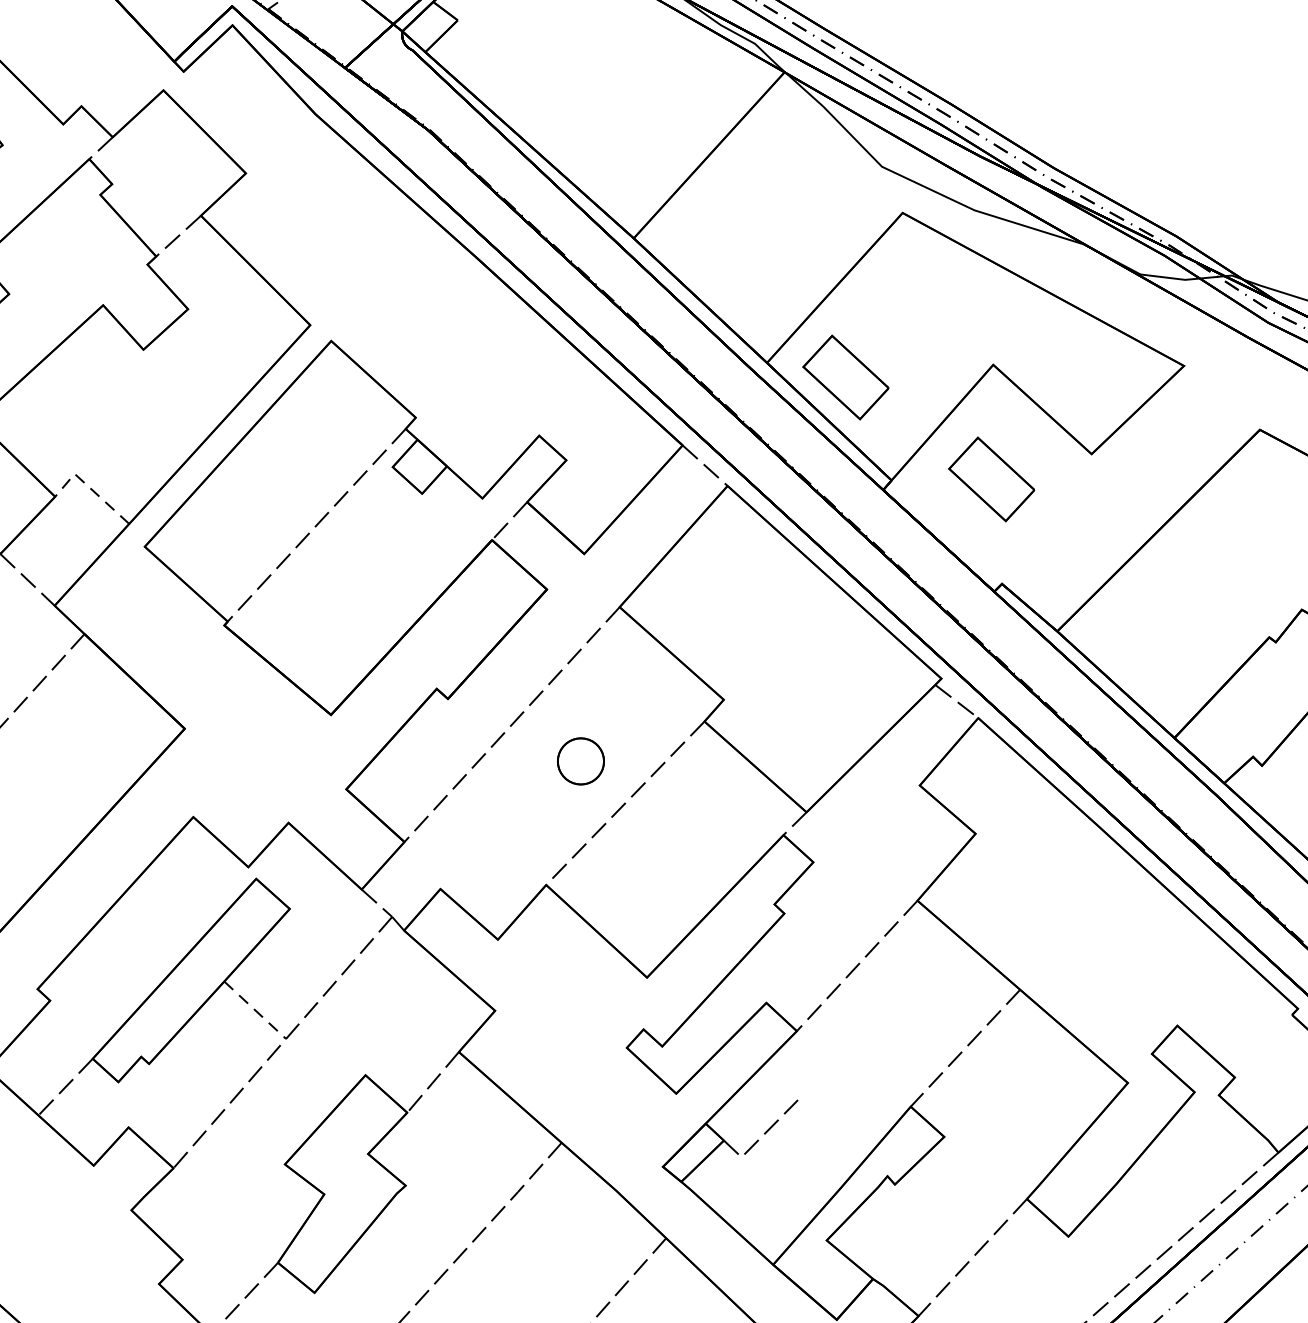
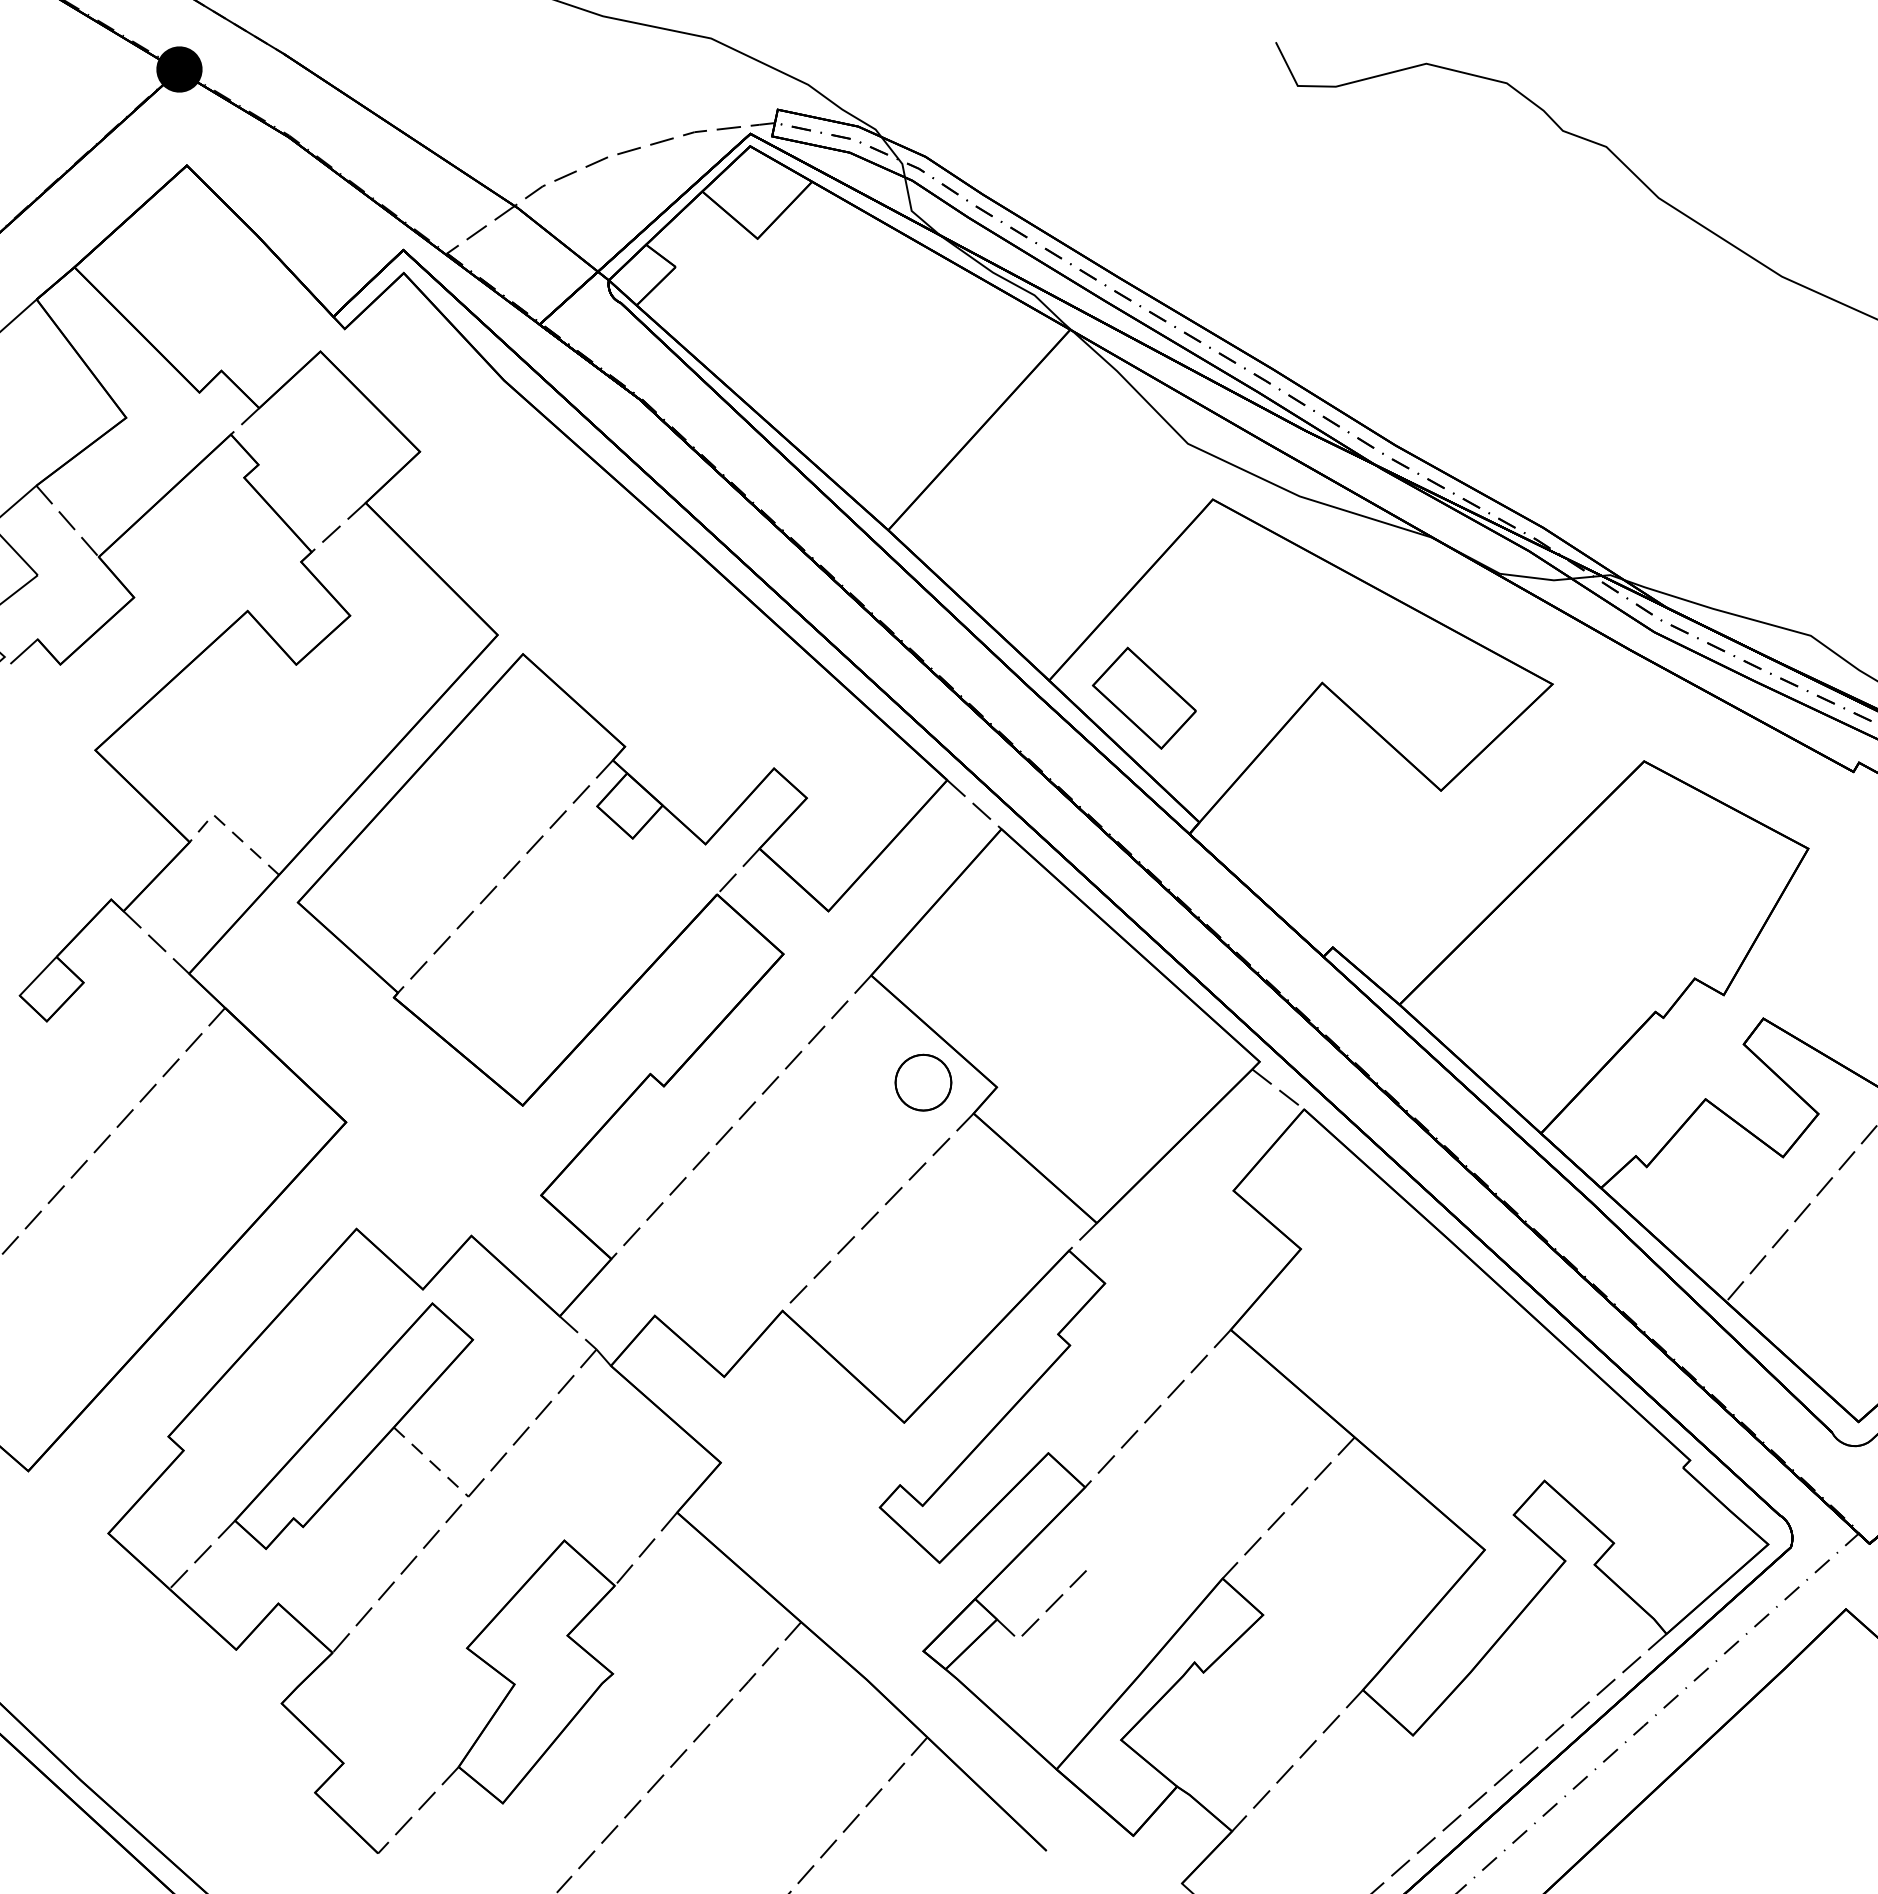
part: (991, 478) -> (1320, 820), removed
part: (580, 761) -> (923, 1082), moved

